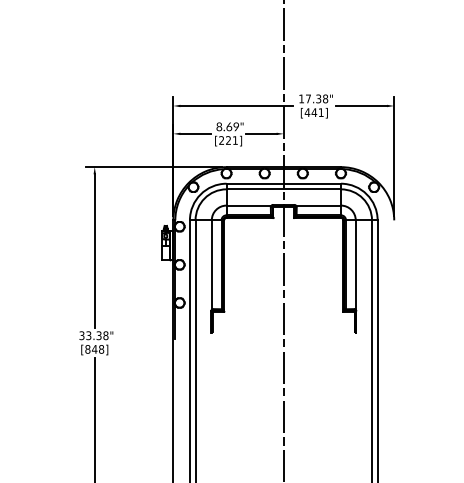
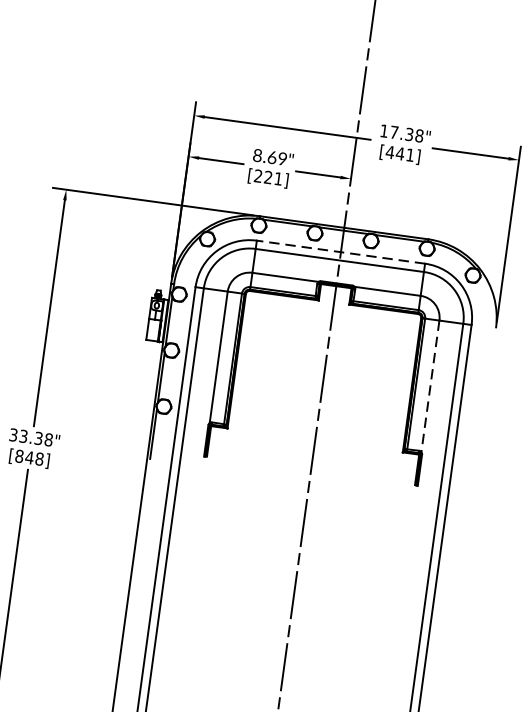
line: (283, 183) -> (340, 251), solid -> dashed
line: (355, 265) -> (429, 386), solid -> dashed

